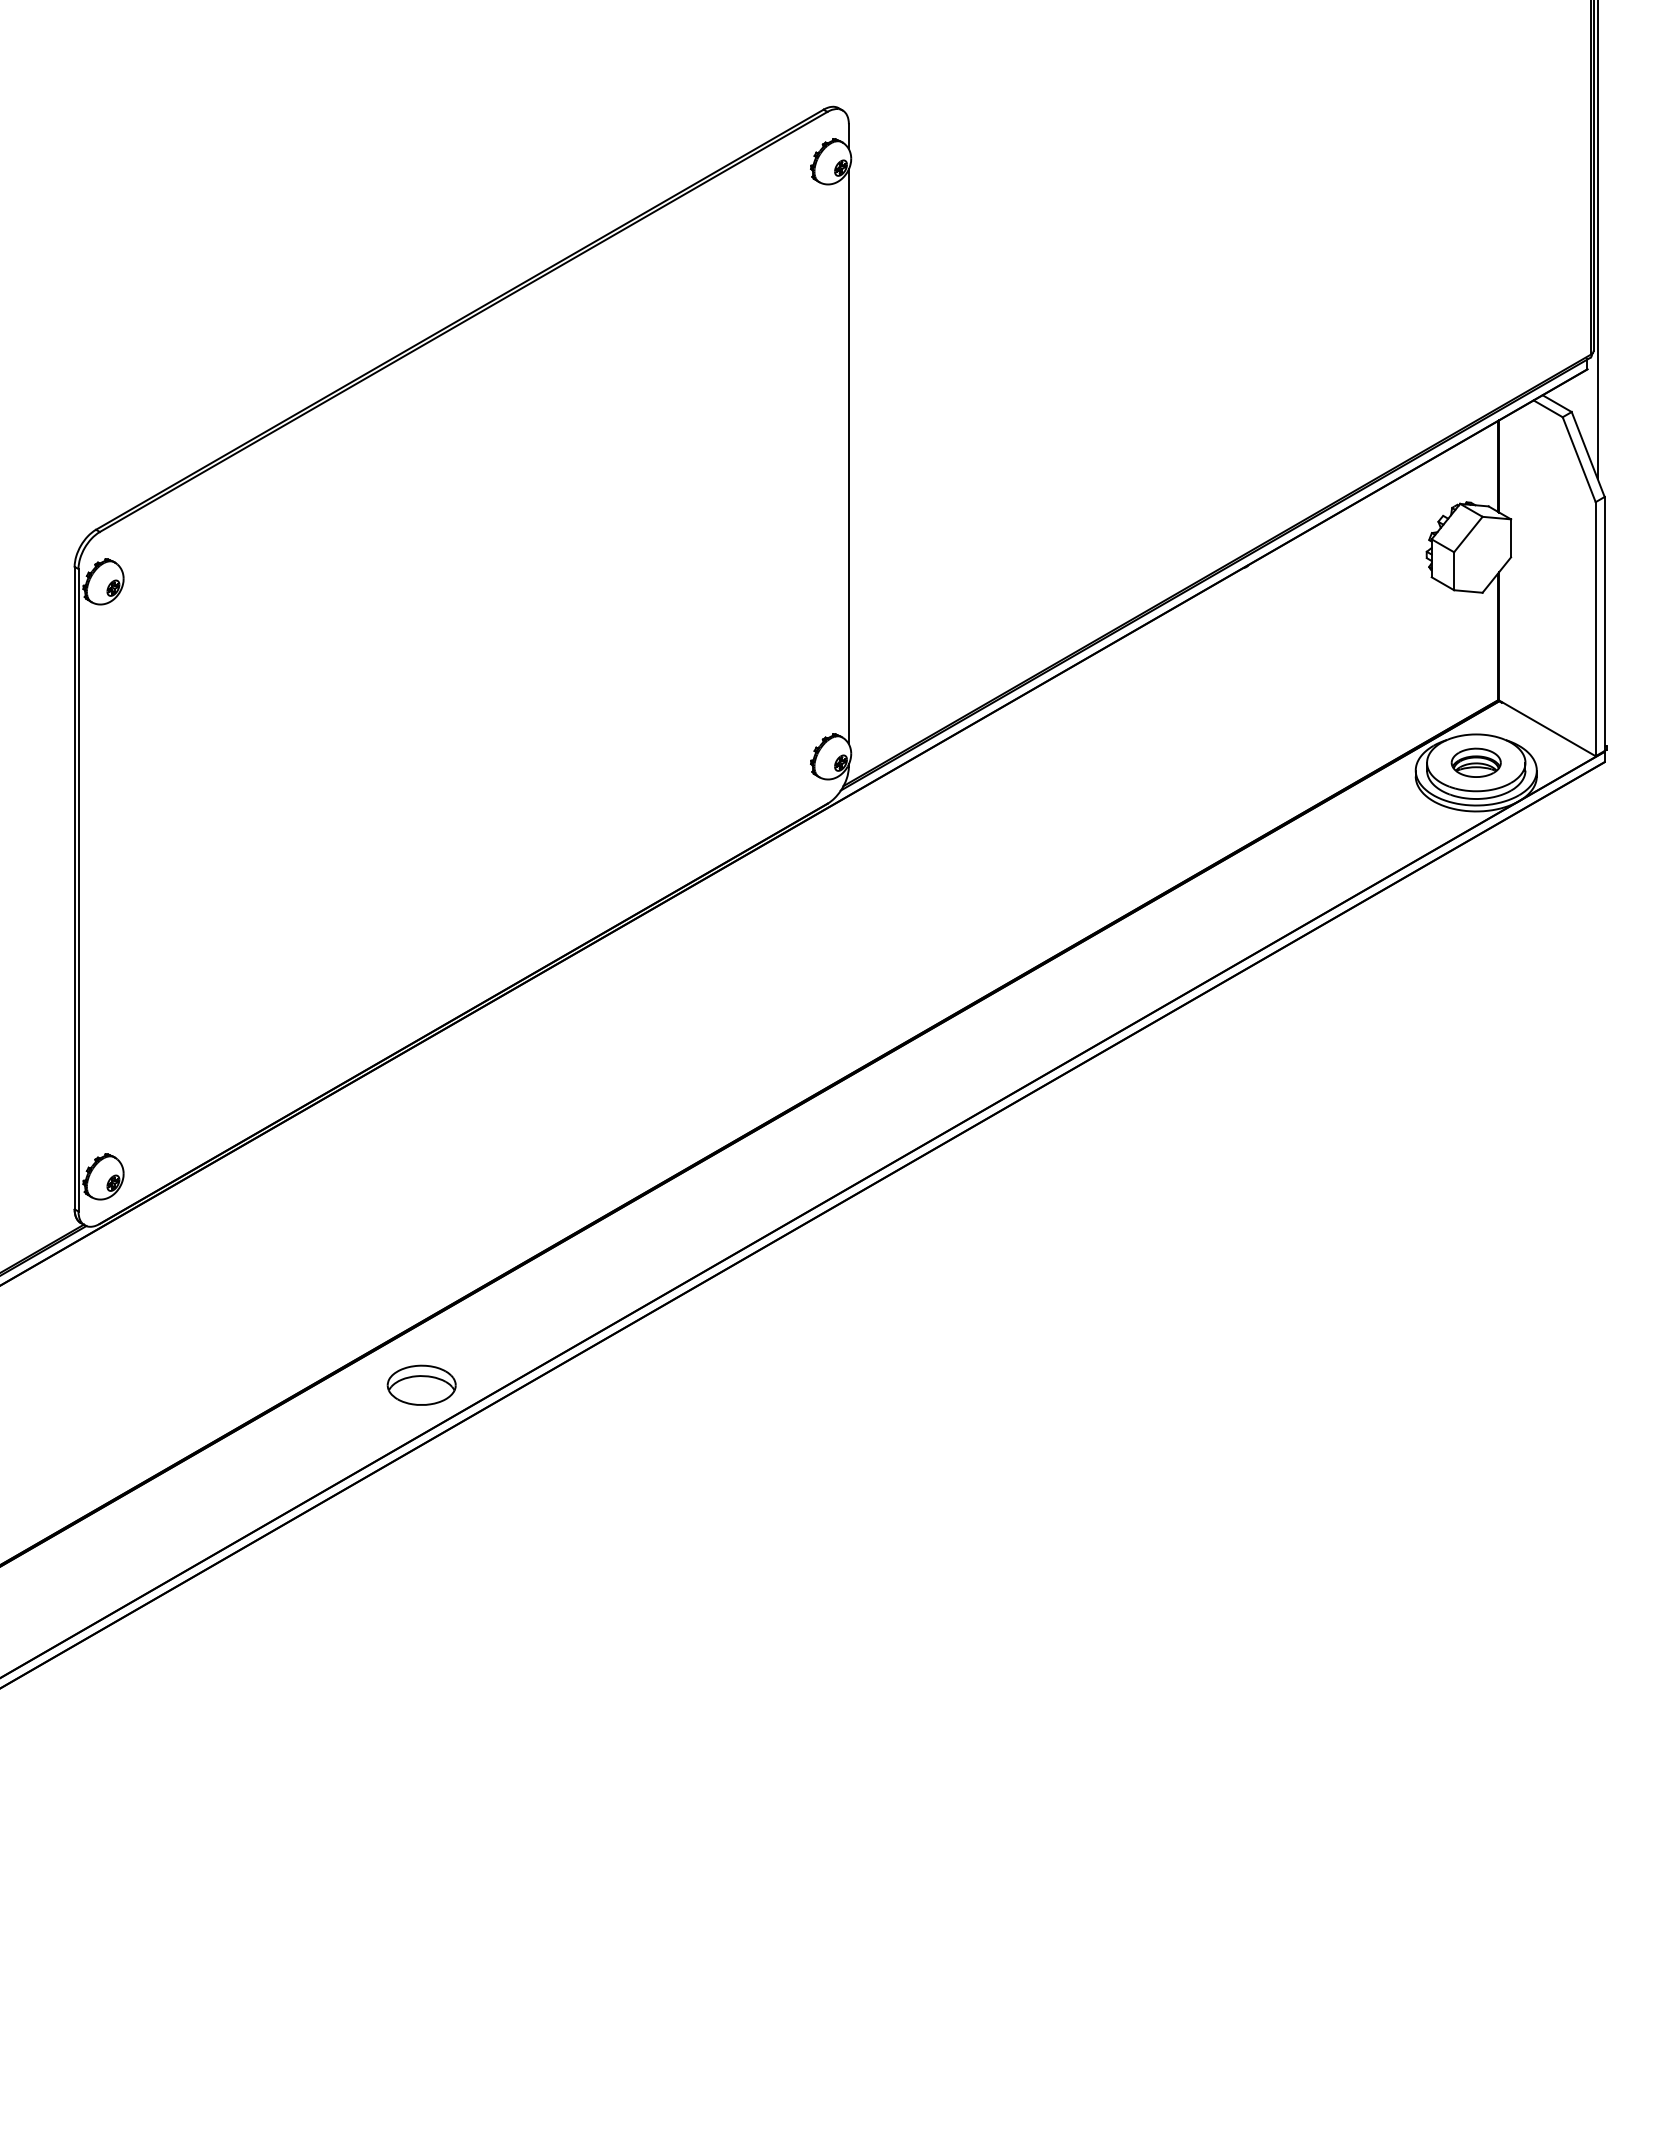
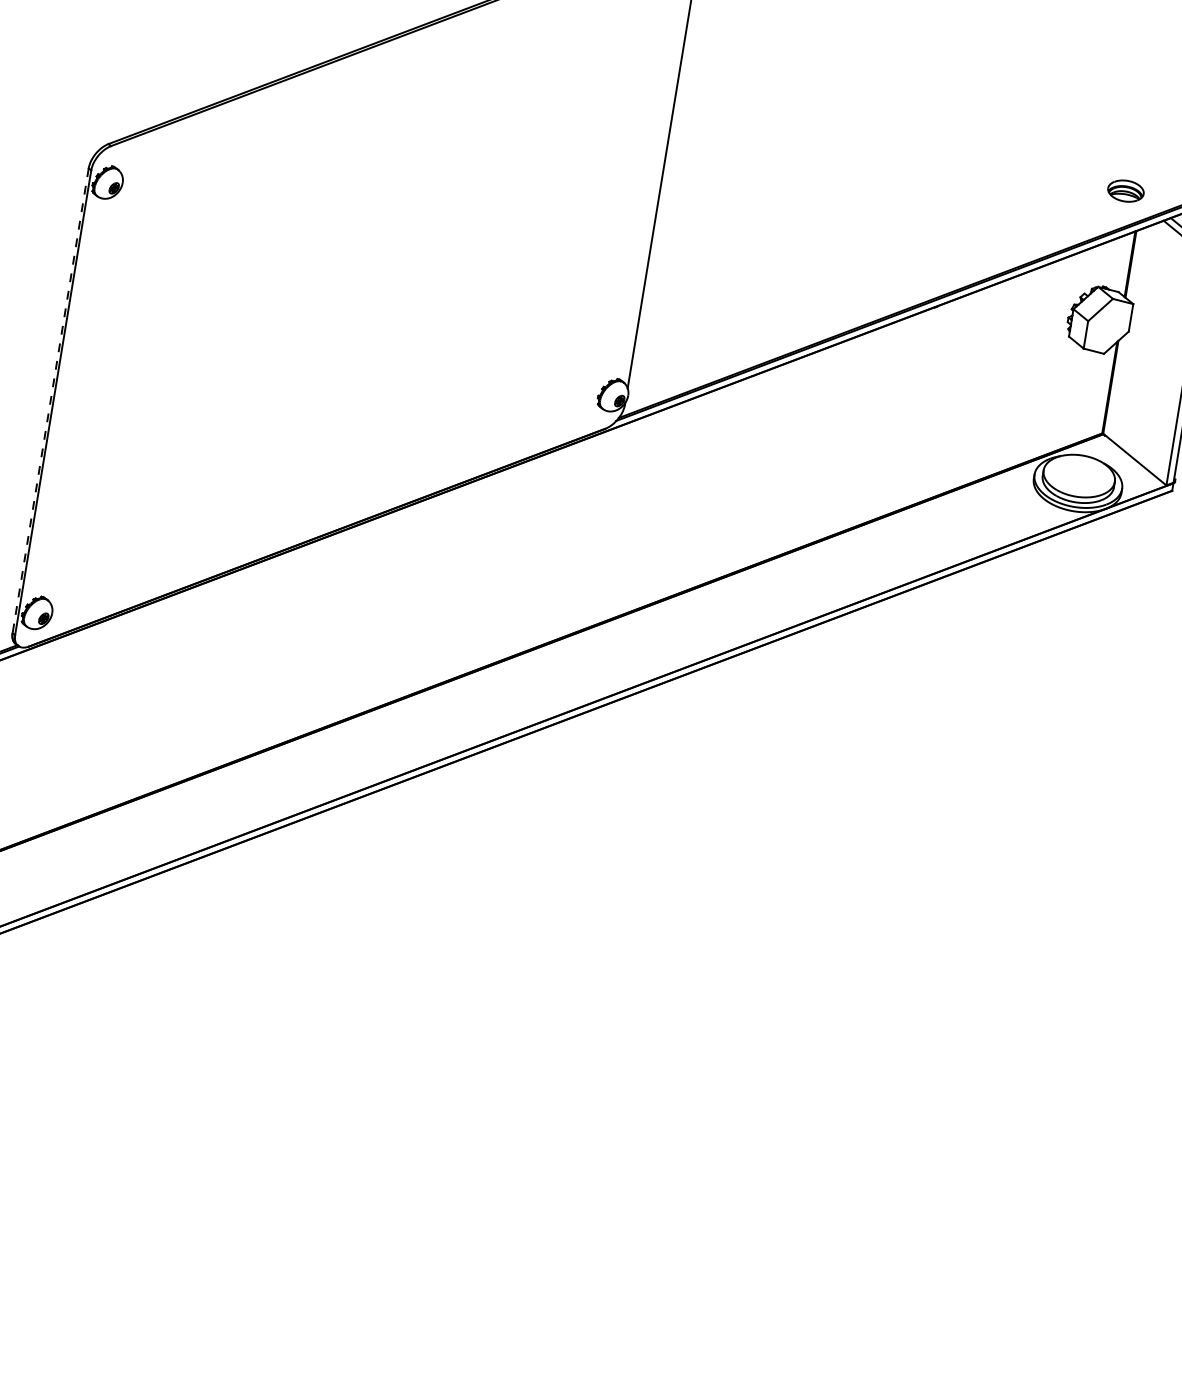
part: (1475, 762) -> (1125, 190), moved
line: (74, 888) -> (50, 400), solid -> dashed
part: (421, 1384) -> (242, 800), removed

